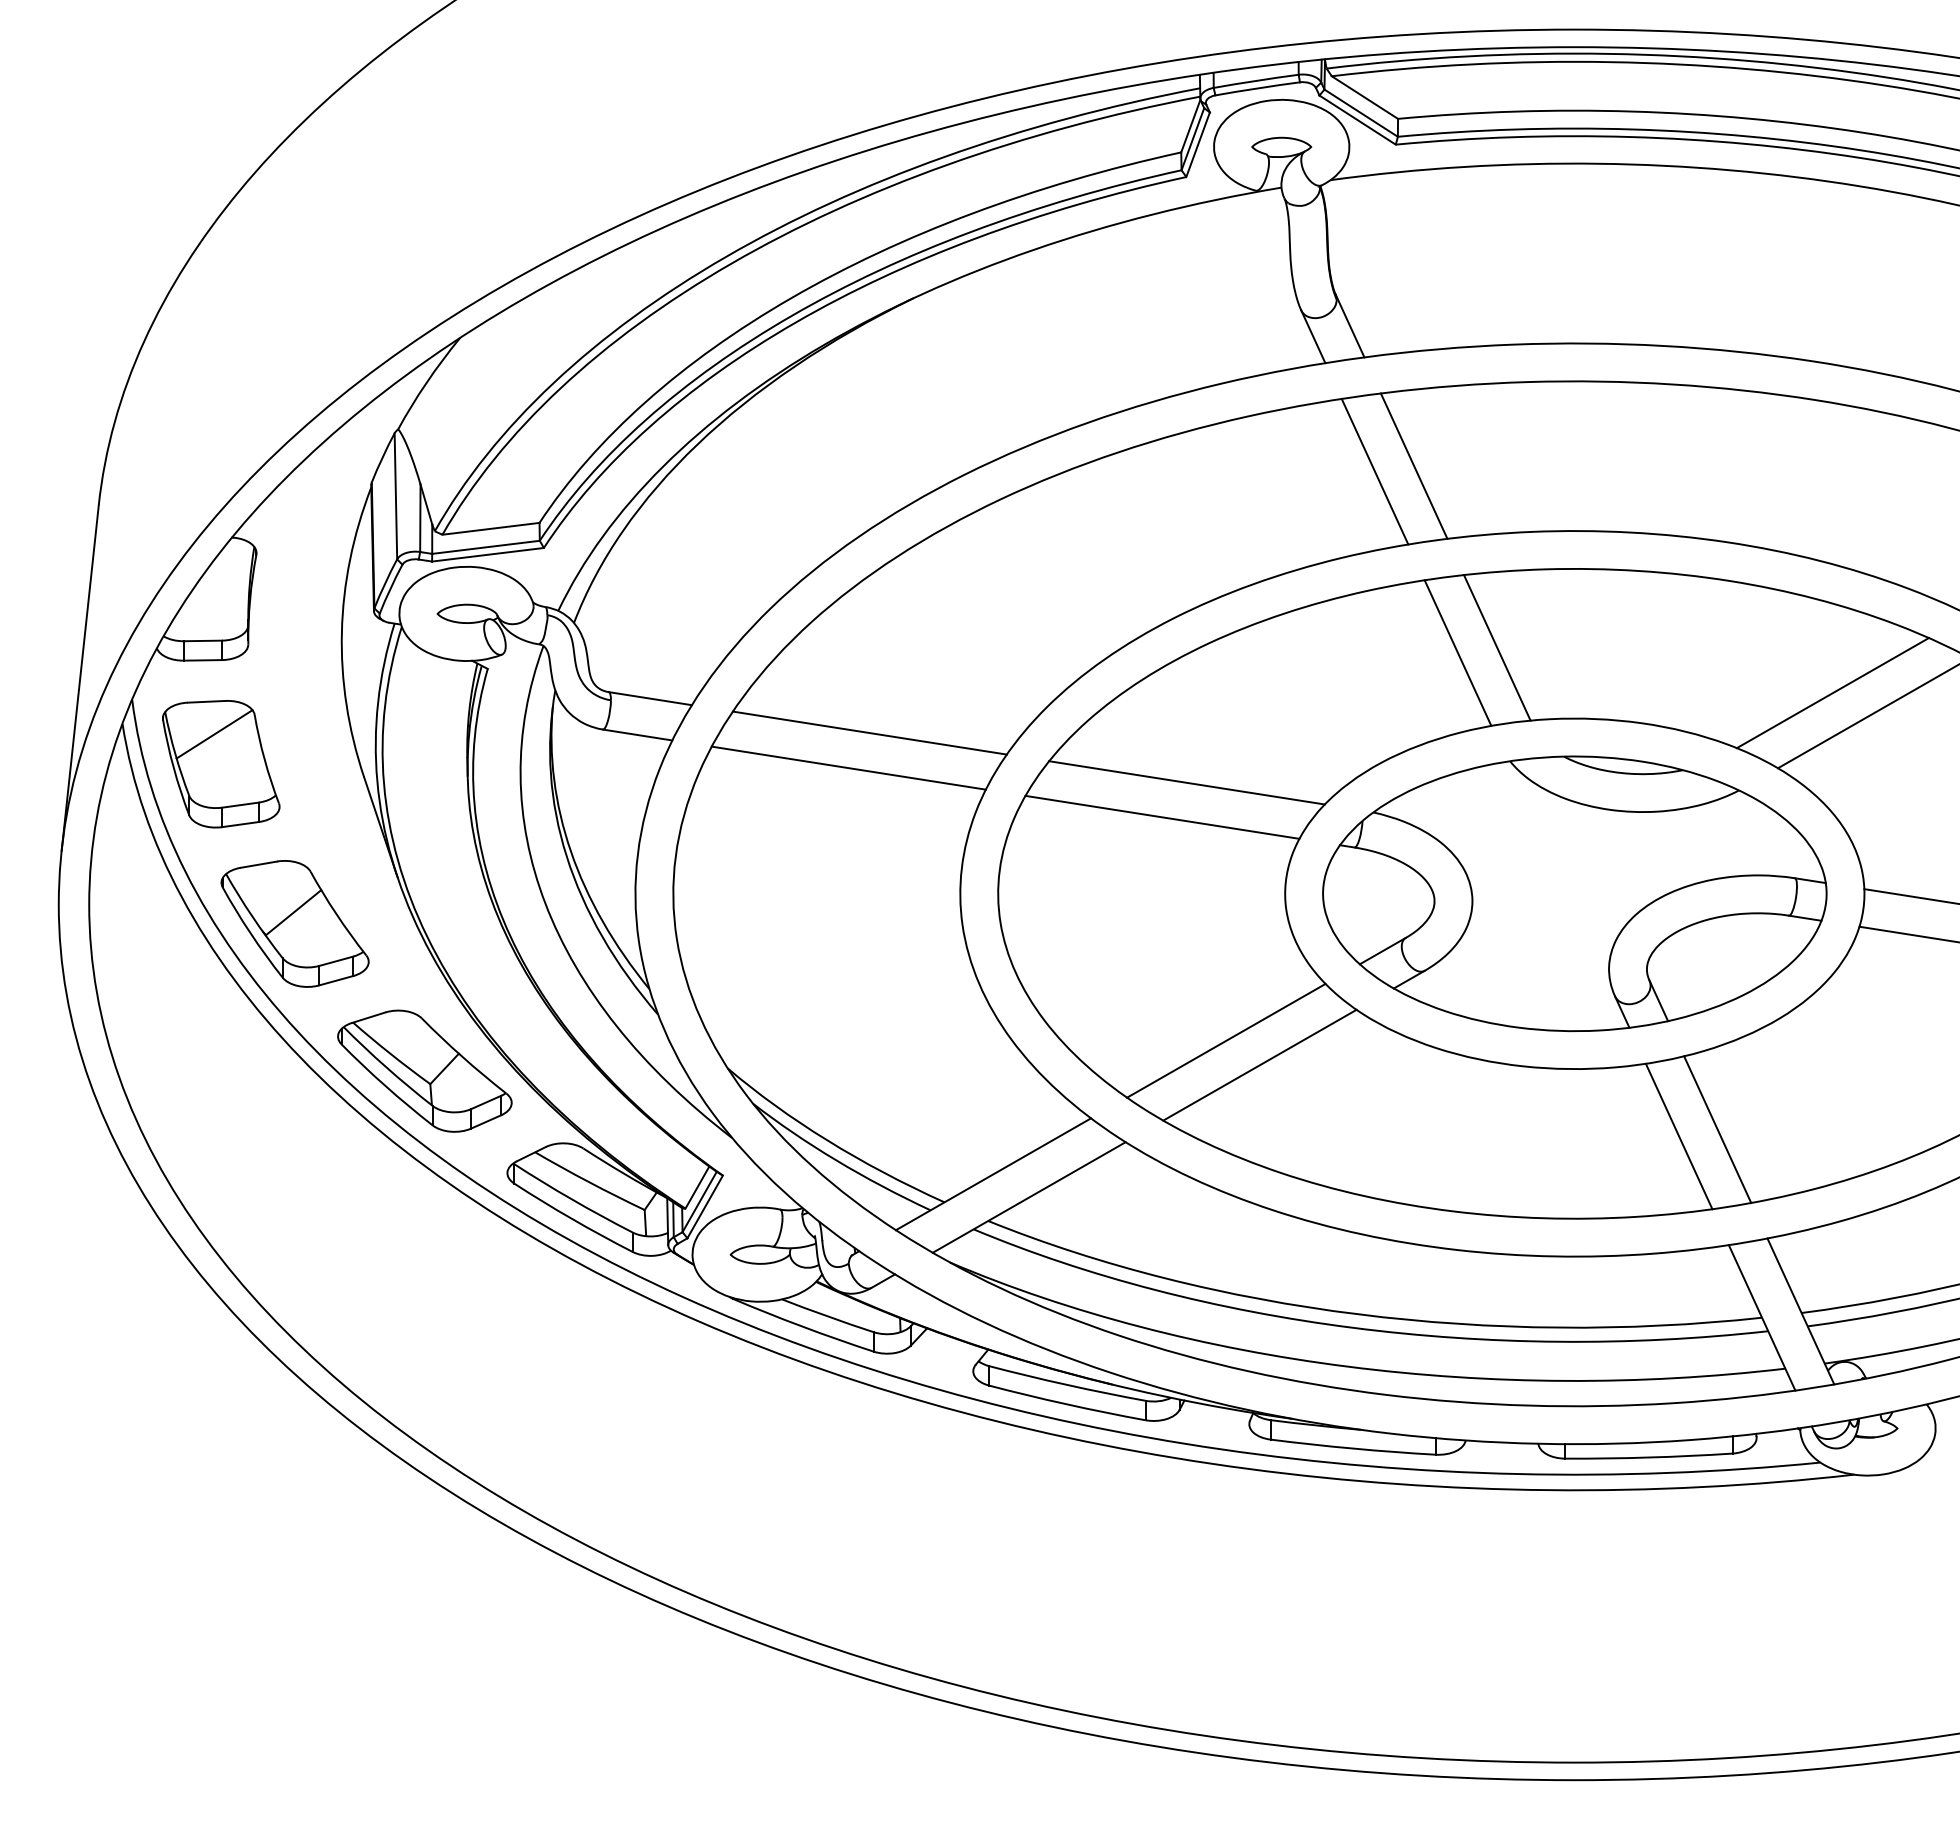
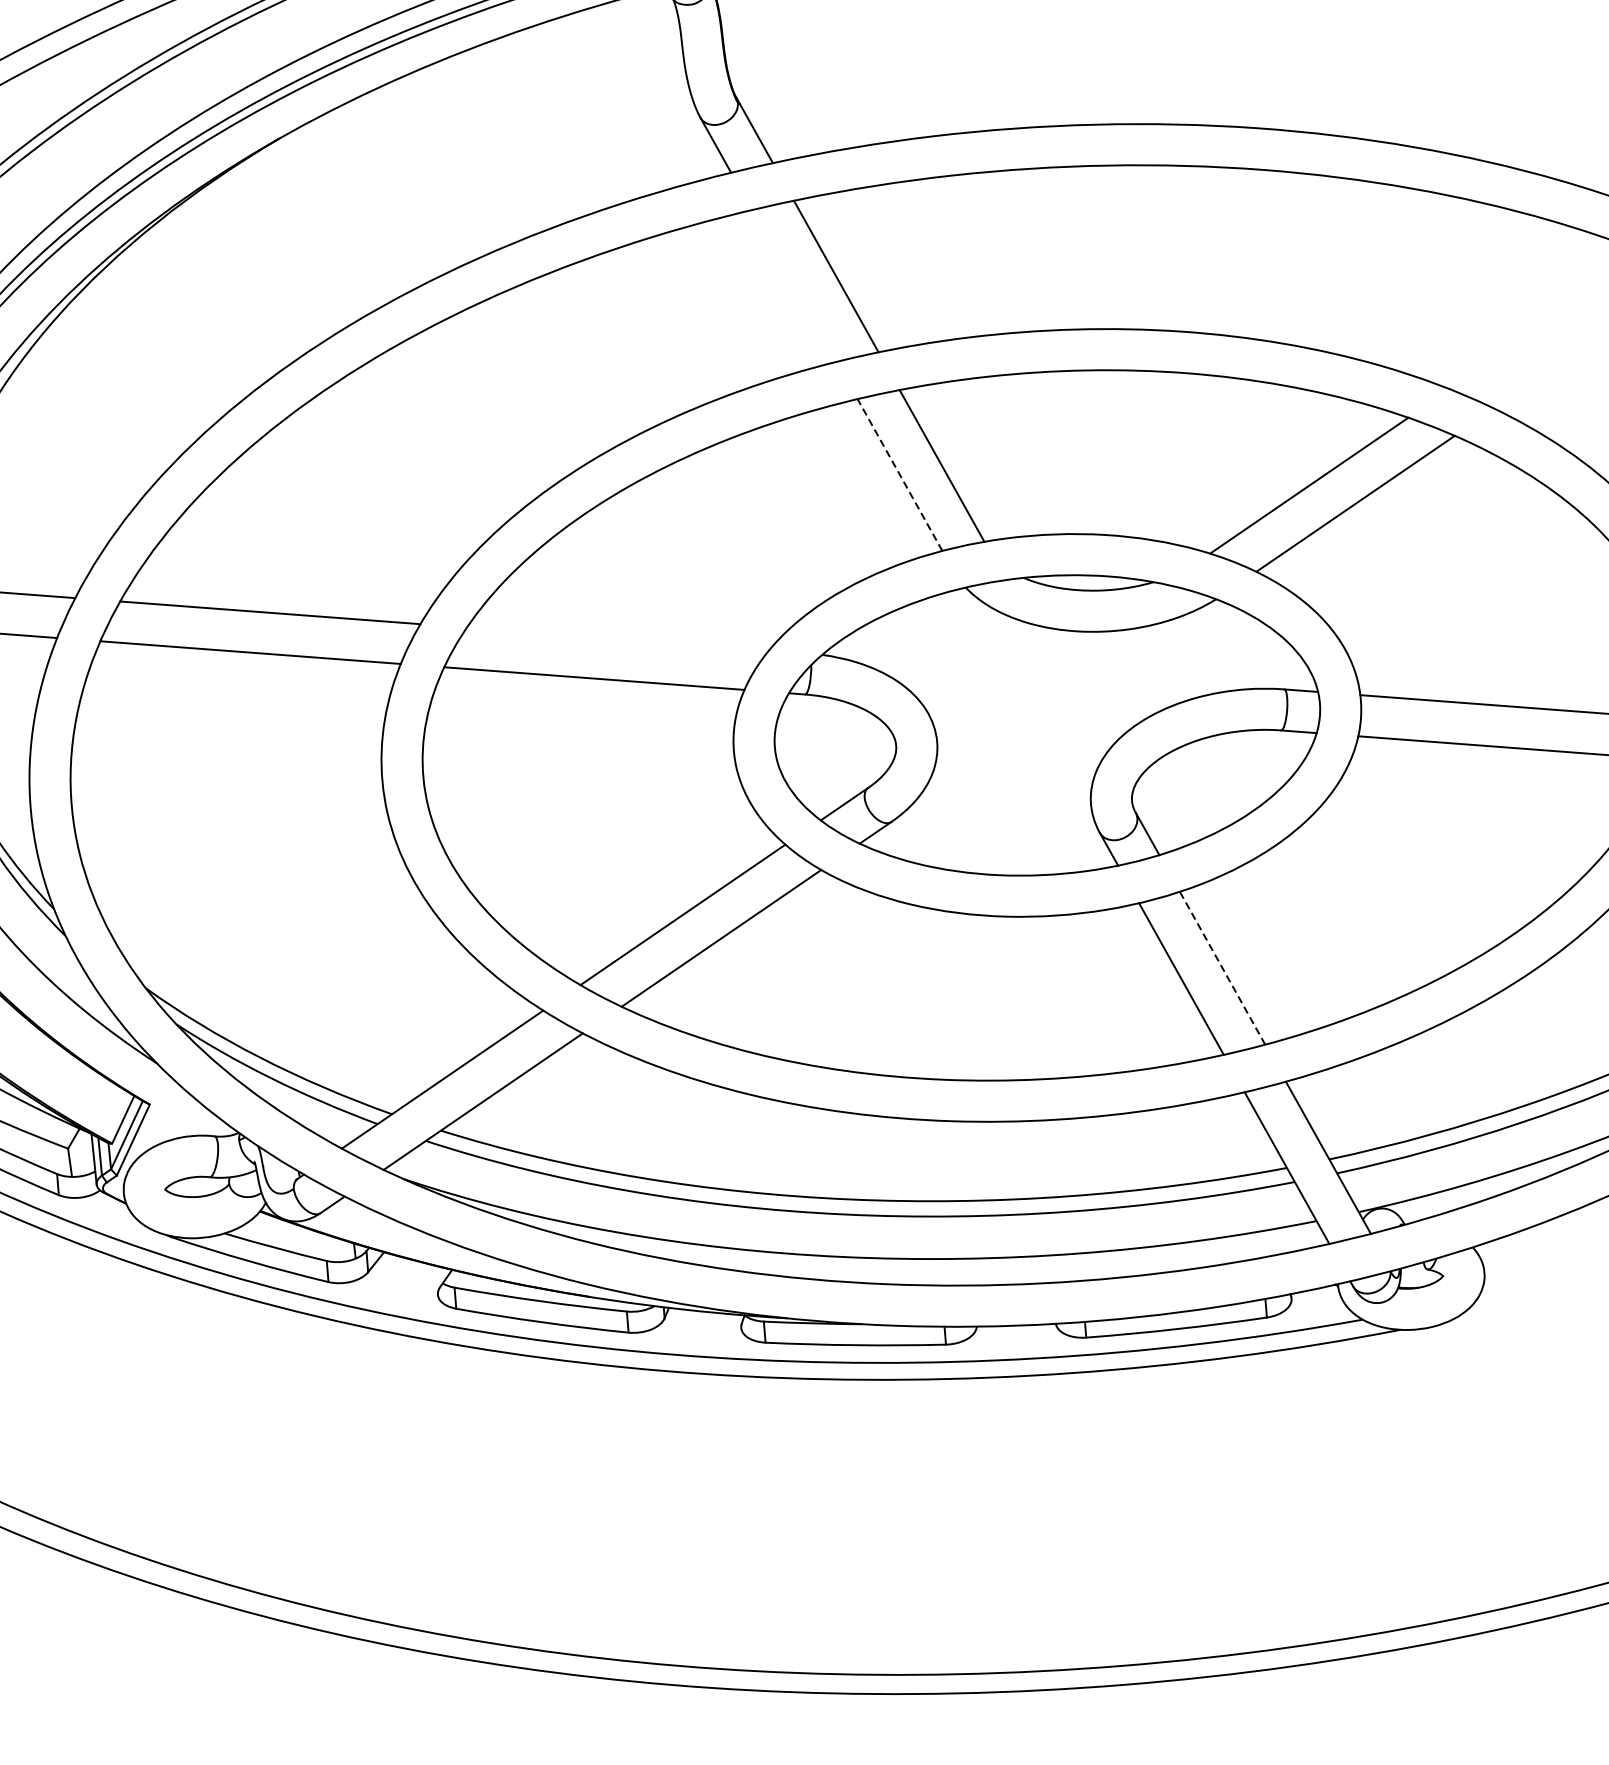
line: (1374, 471) -> (793, 285), removed
line: (1457, 652) -> (899, 474), solid -> dashed
line: (1186, 782) -> (617, 638), removed
line: (1717, 1129) -> (1222, 968), solid -> dashed

